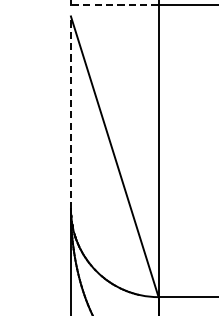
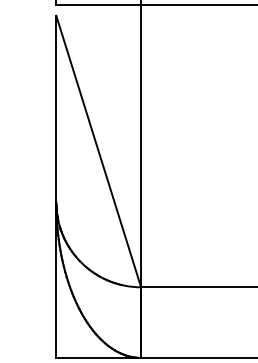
line: (114, 4) -> (98, 4), dashed -> solid
line: (71, 112) -> (56, 108), dashed -> solid

